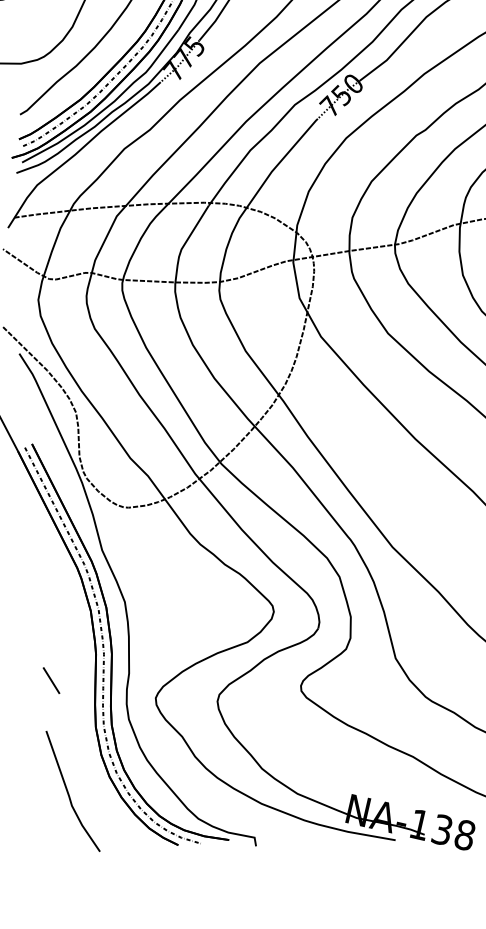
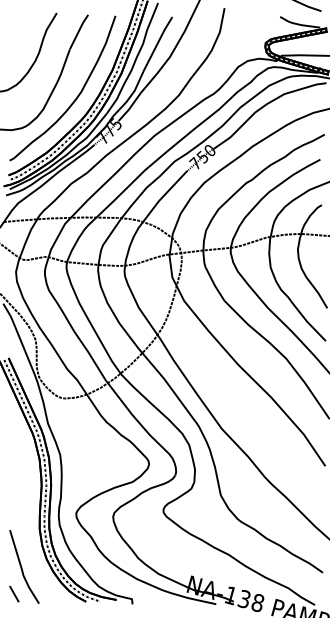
line: (51, 679) -> (14, 593), moved

